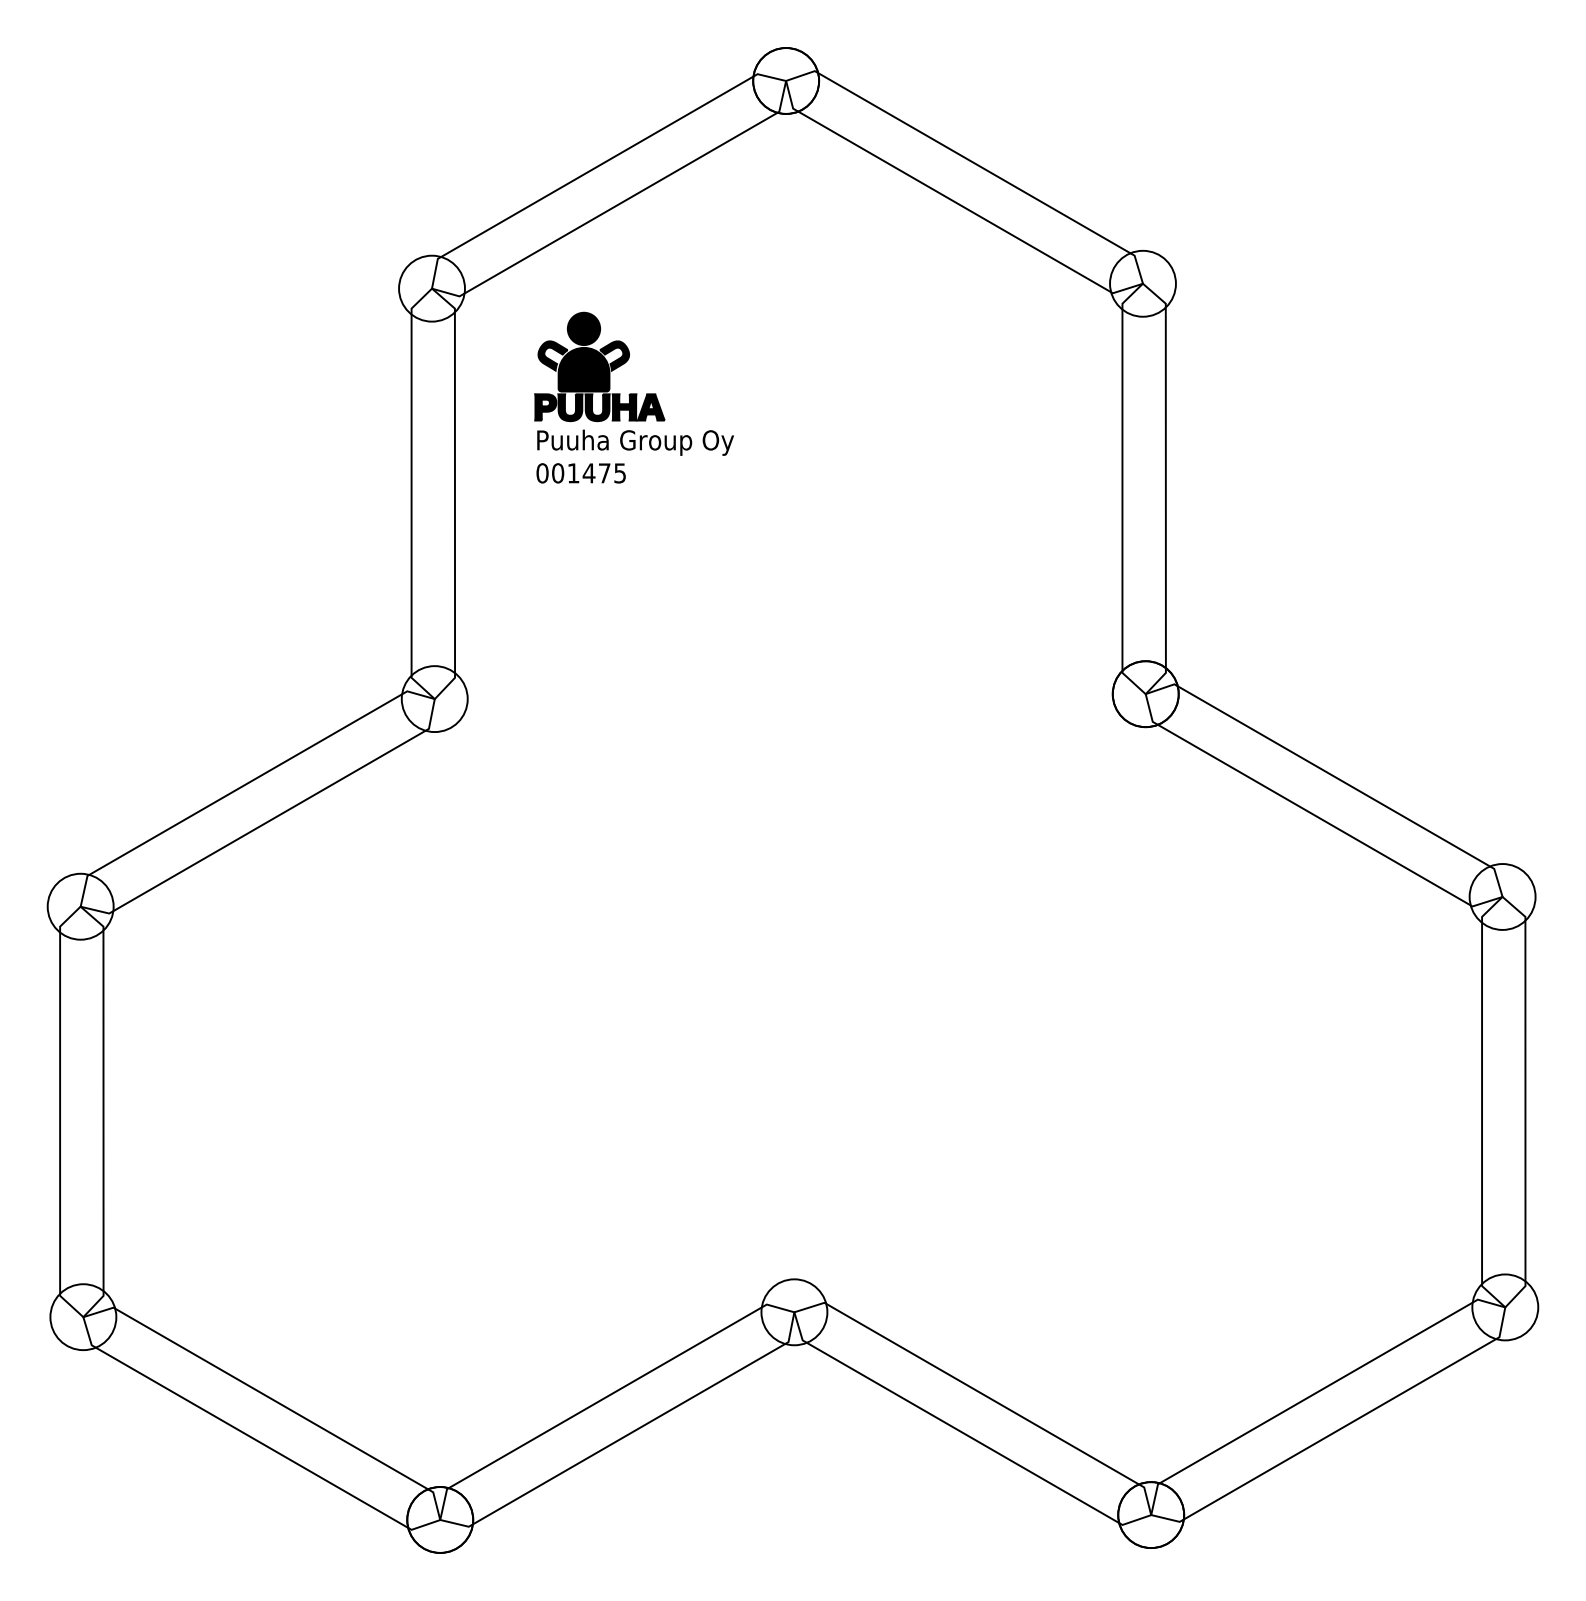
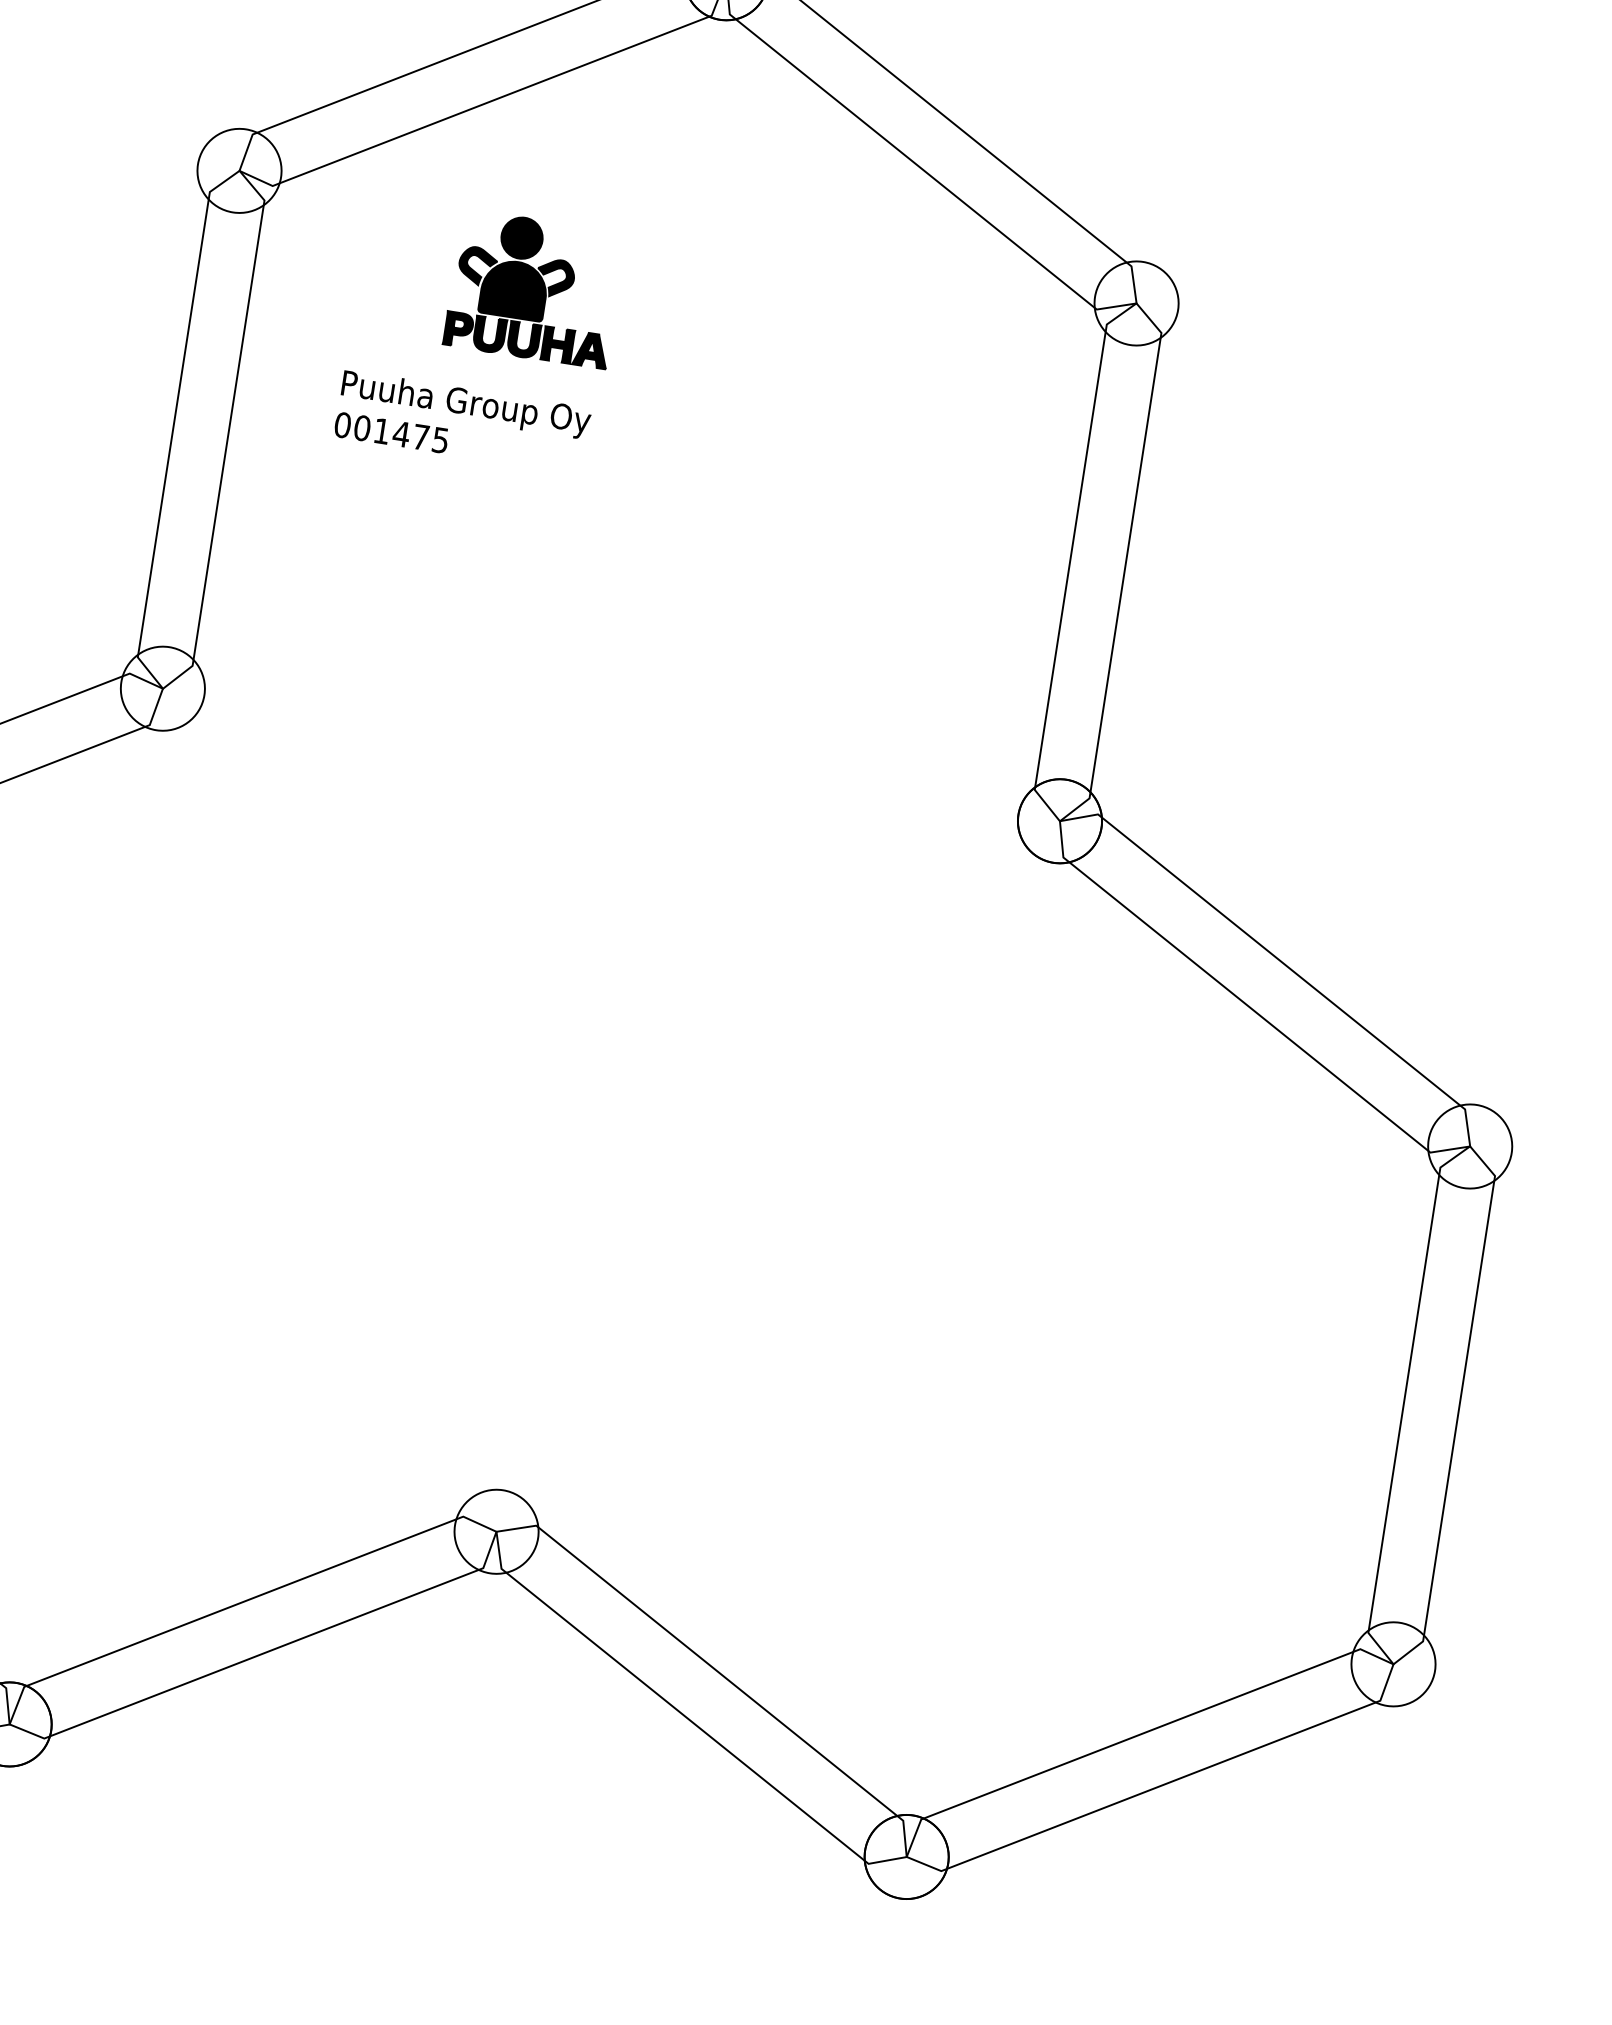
part: (599, 366) -> (534, 288), moved

